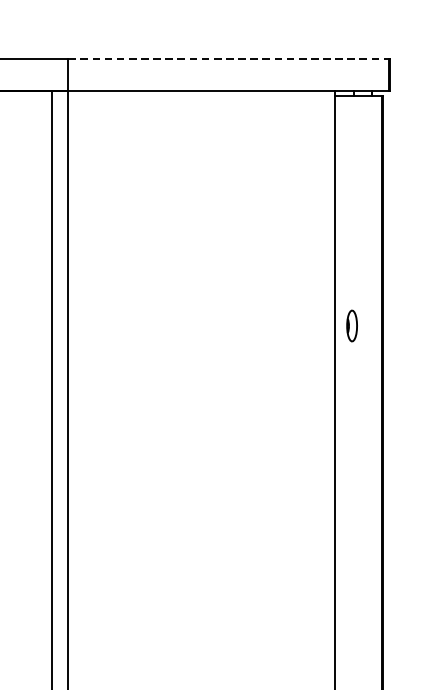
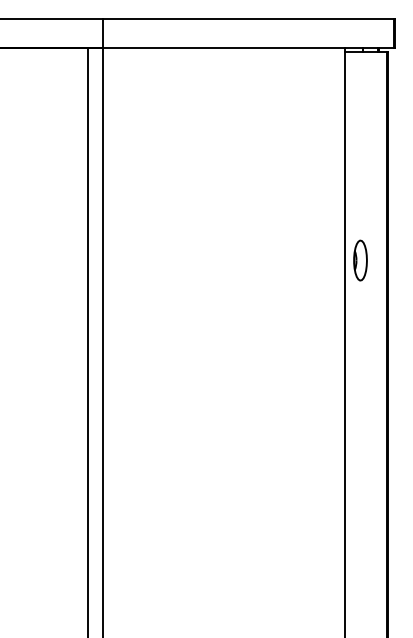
line: (229, 59) -> (249, 18), dashed -> solid
part: (352, 325) -> (360, 260), size x1.43

